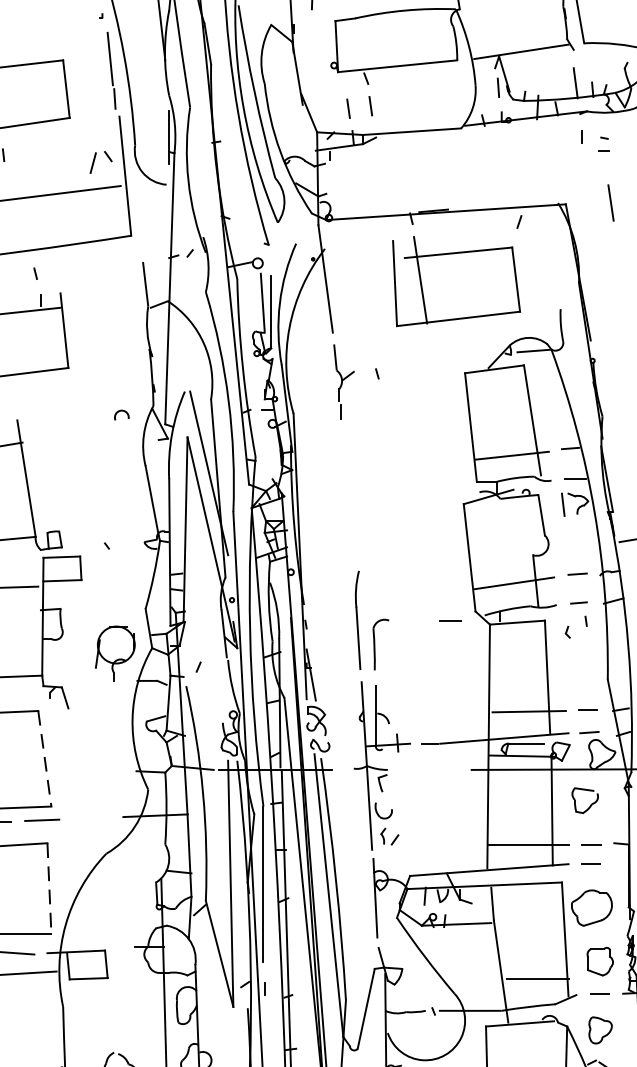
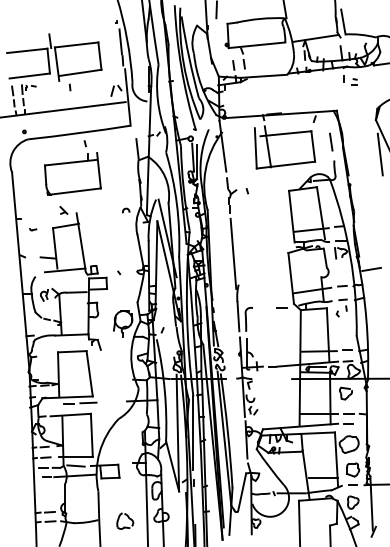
line: (611, 201) -> (331, 141), moved
line: (348, 505) -> (233, 253), added
line: (44, 758) -> (89, 373), dashed -> solid
line: (48, 888) -> (91, 435), dashed -> solid

